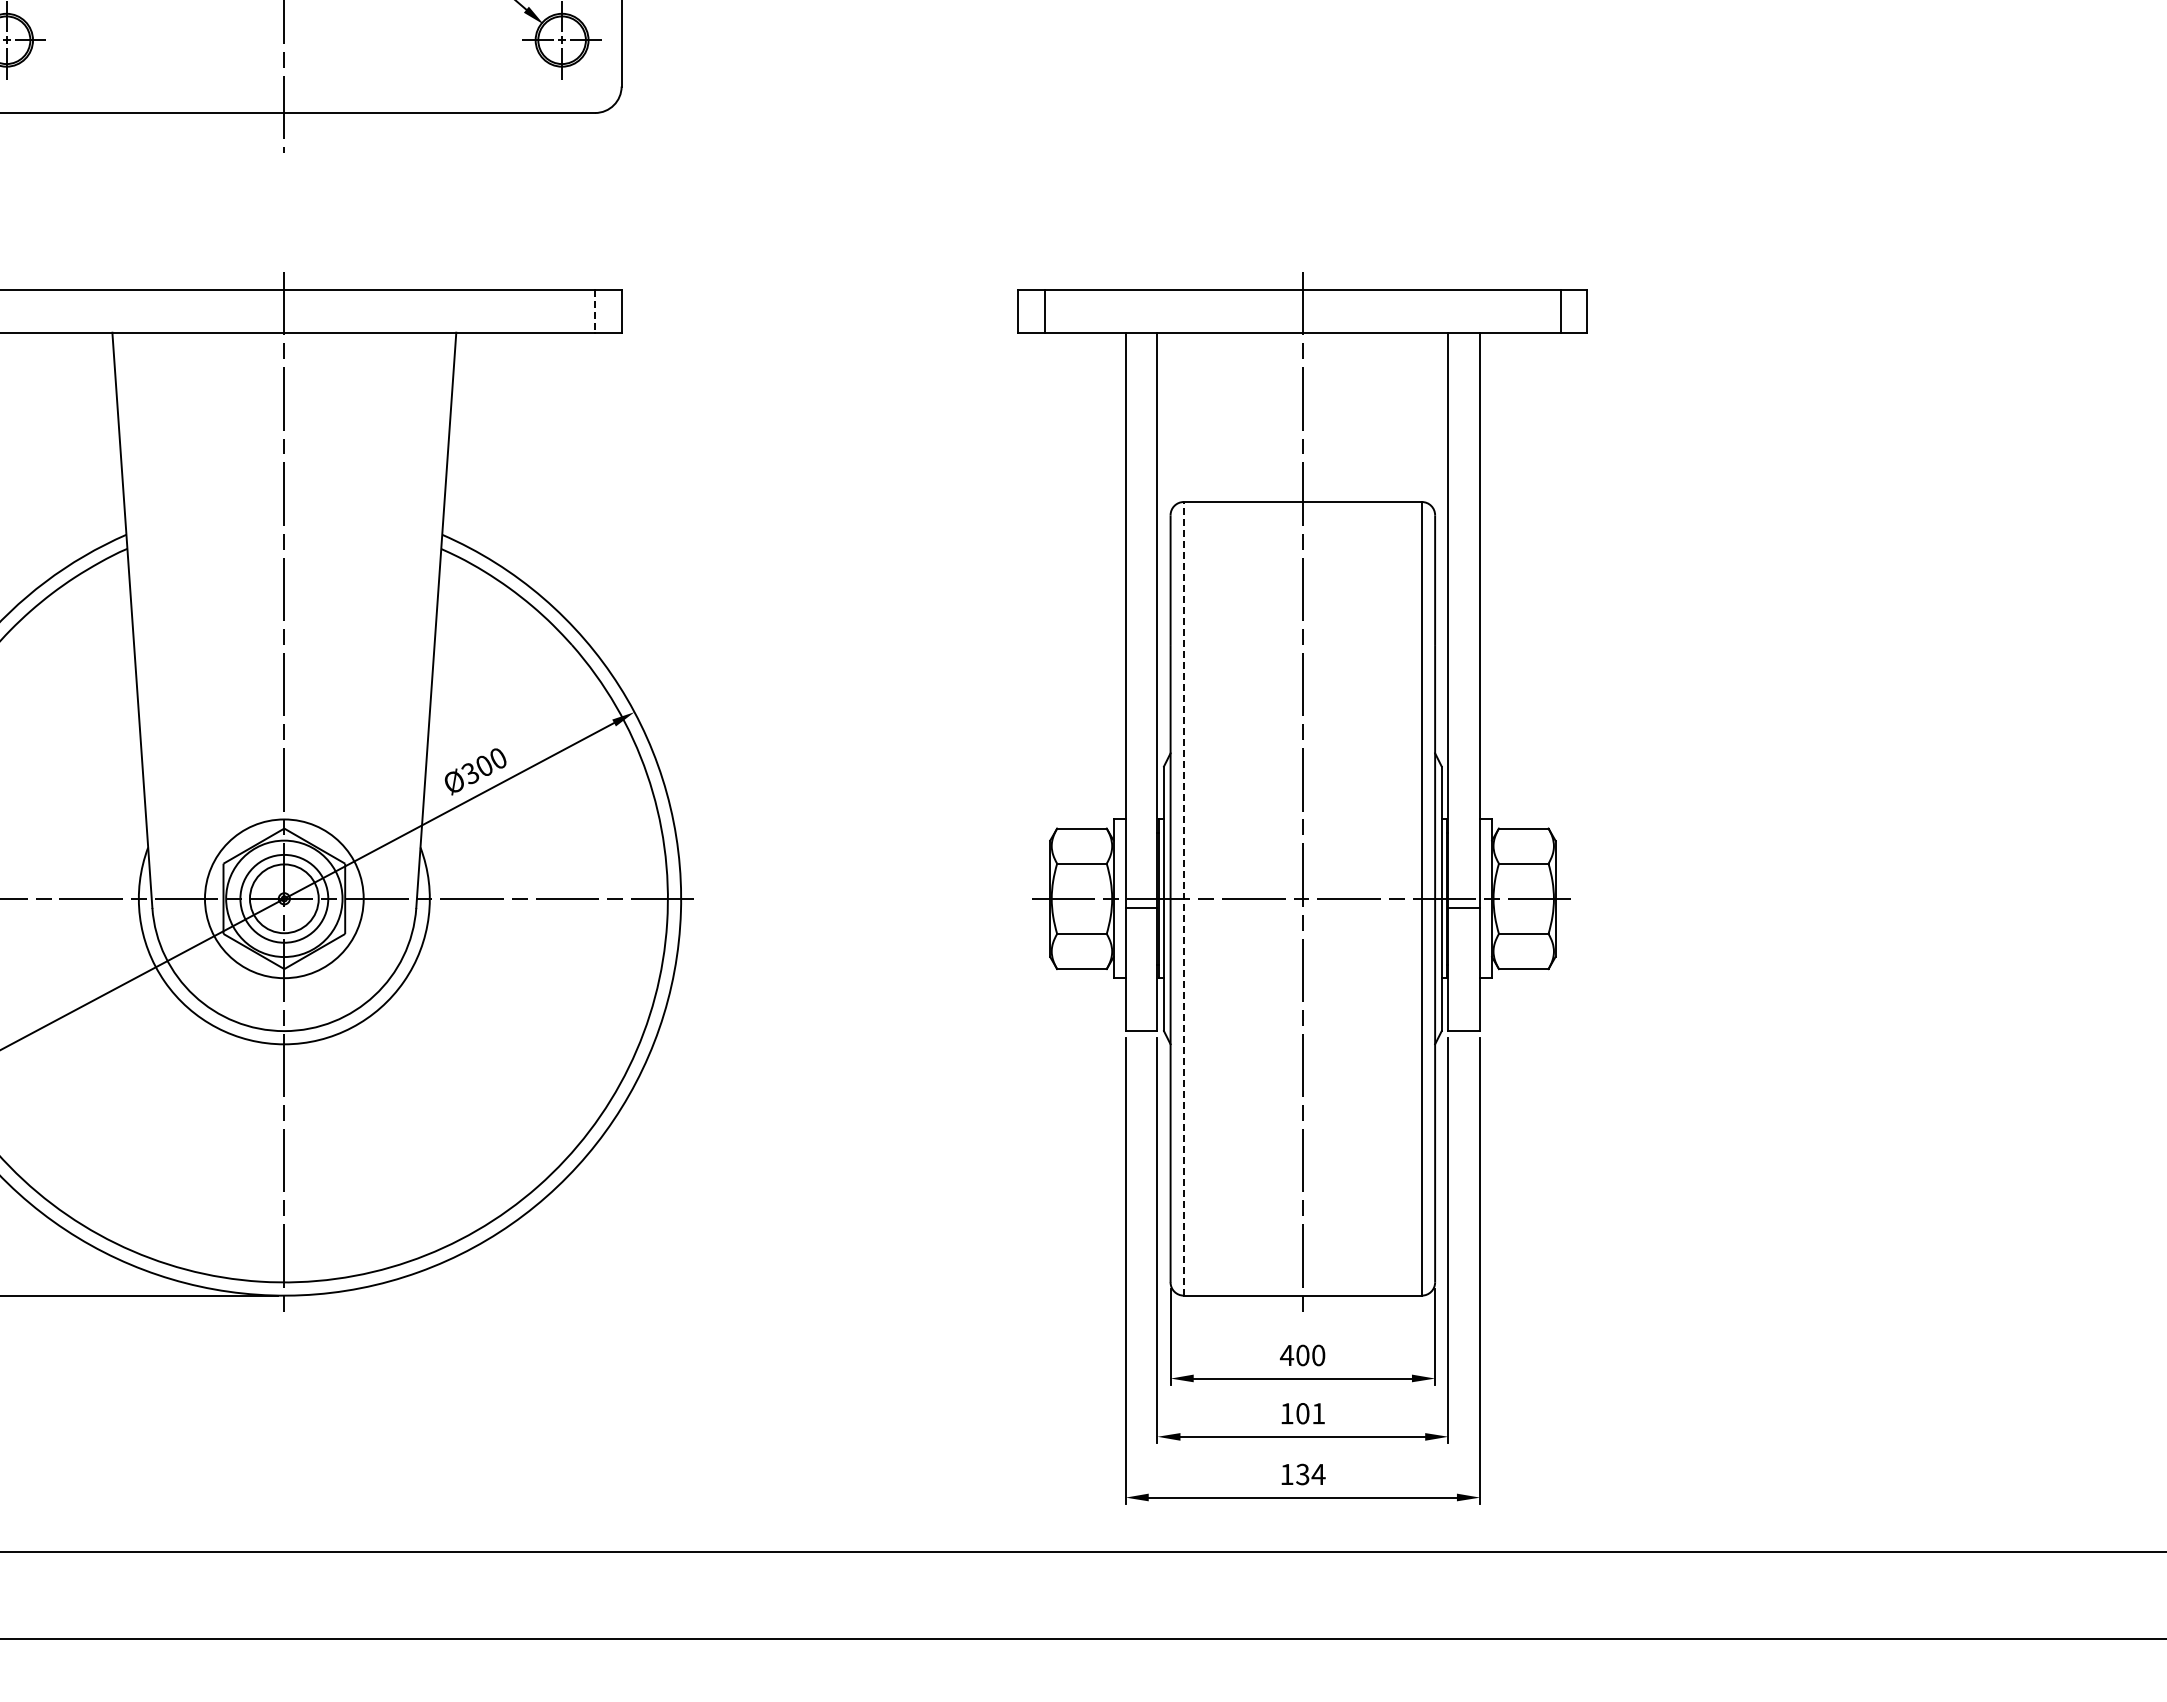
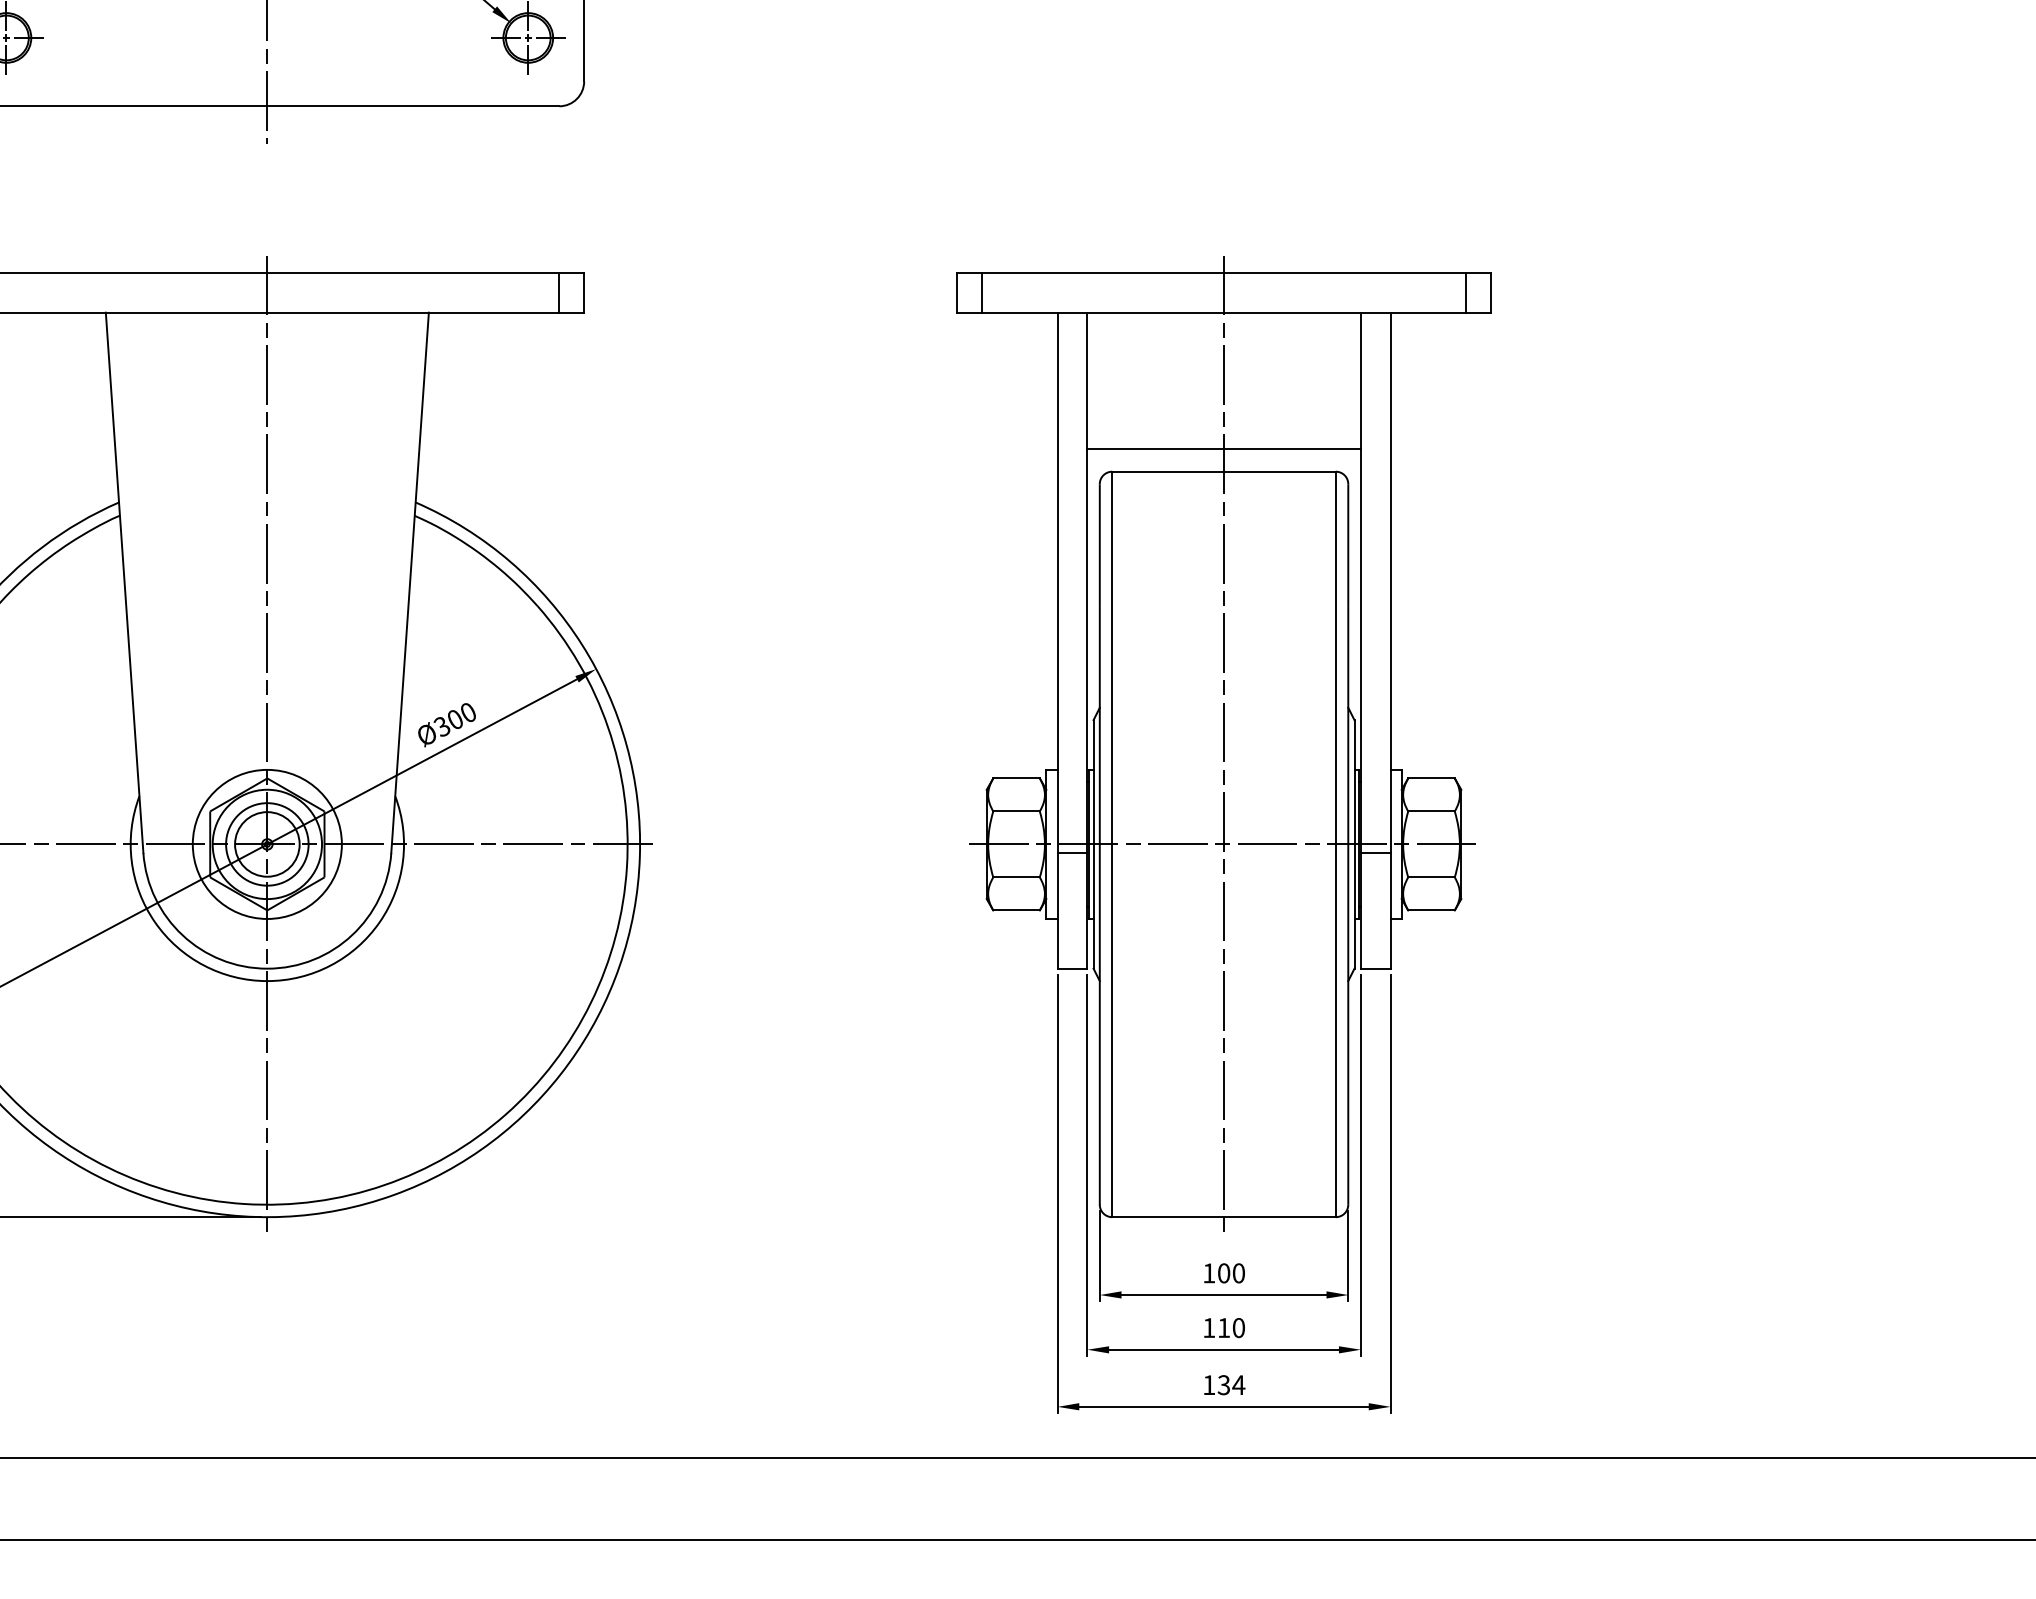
line: (595, 312) -> (559, 293), dashed -> solid
line: (1302, 478) -> (1223, 449), added
line: (1183, 898) -> (1111, 844), dashed -> solid
text: (1286, 1355) -> (1208, 1273), 400 -> 100
text: (1310, 1413) -> (1231, 1327), 101 -> 110

